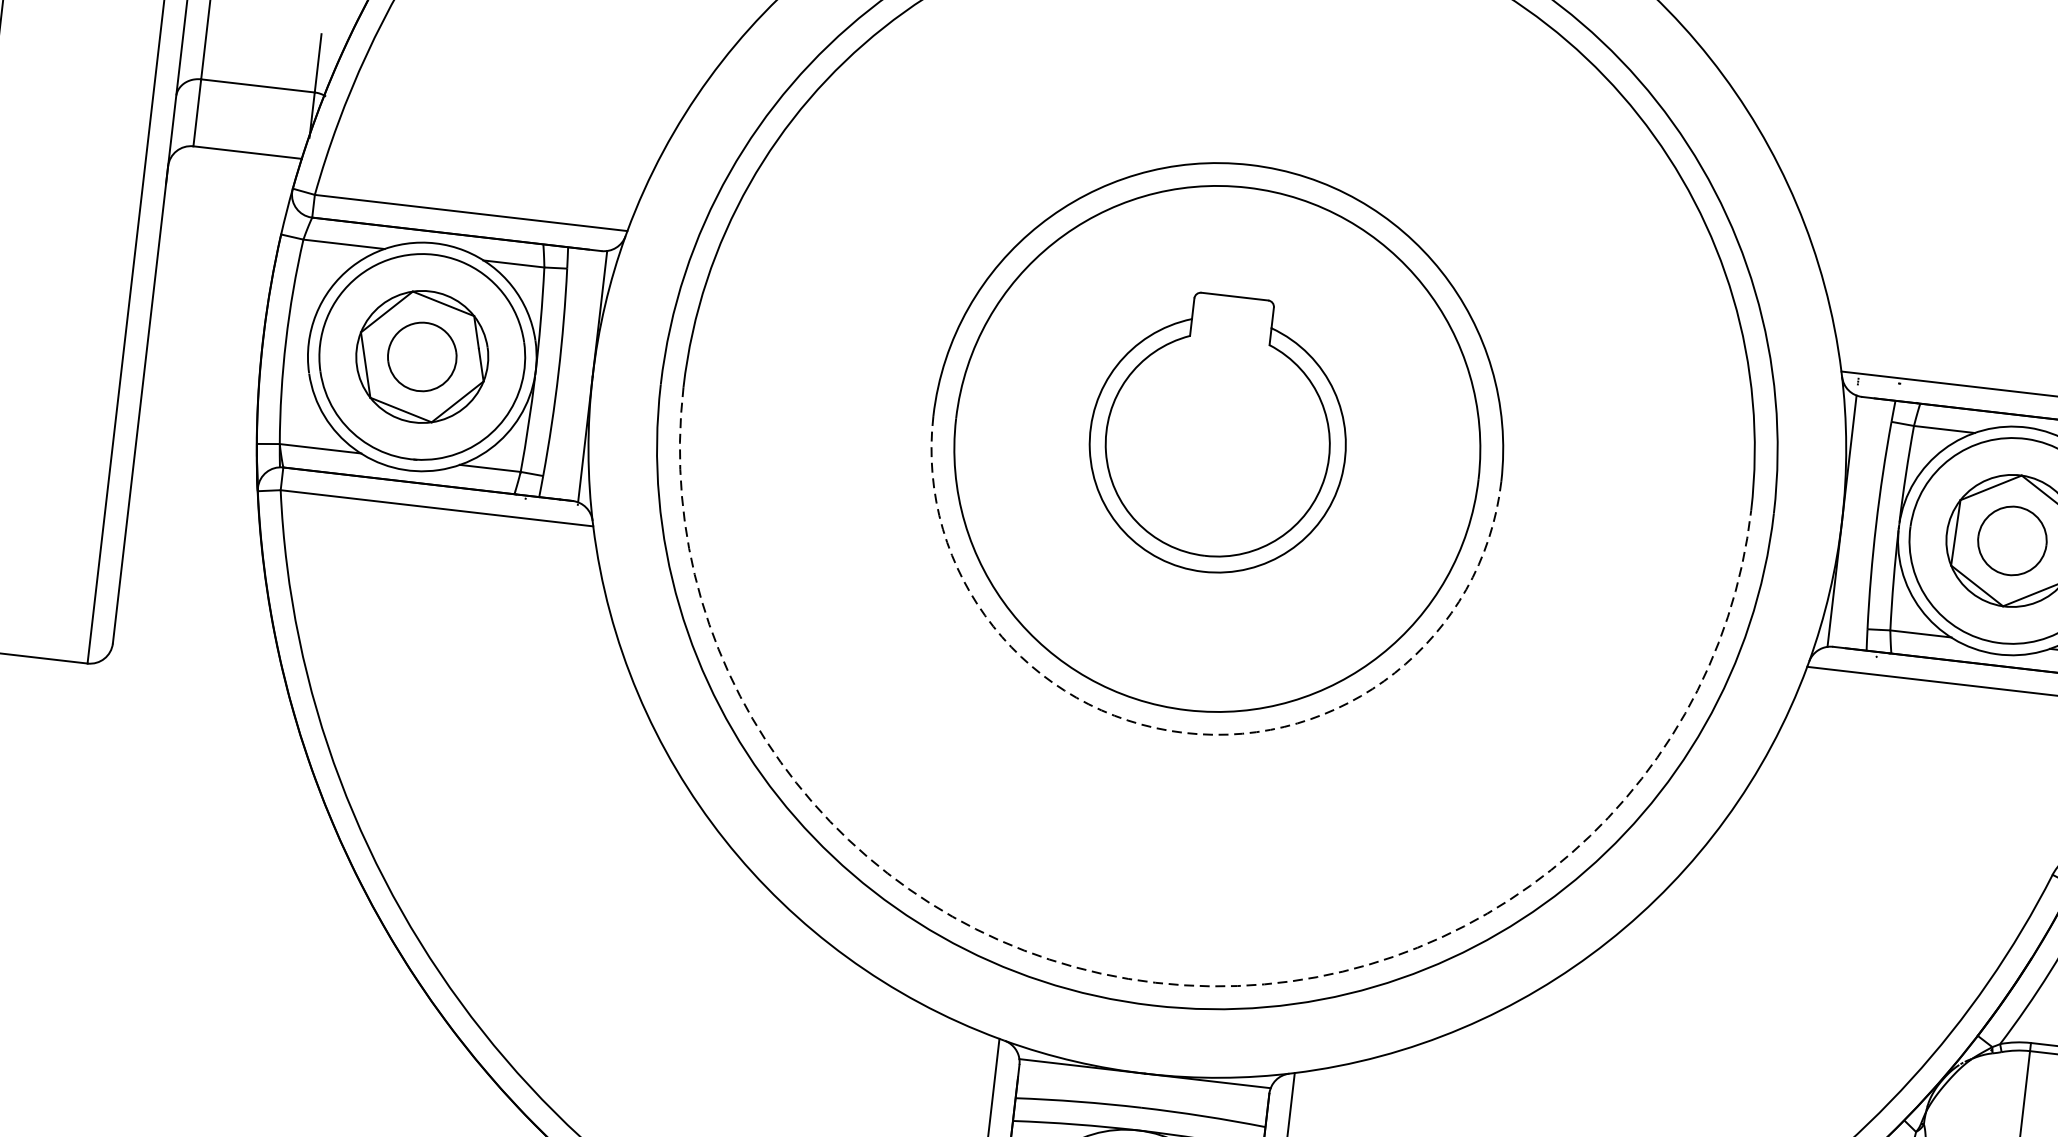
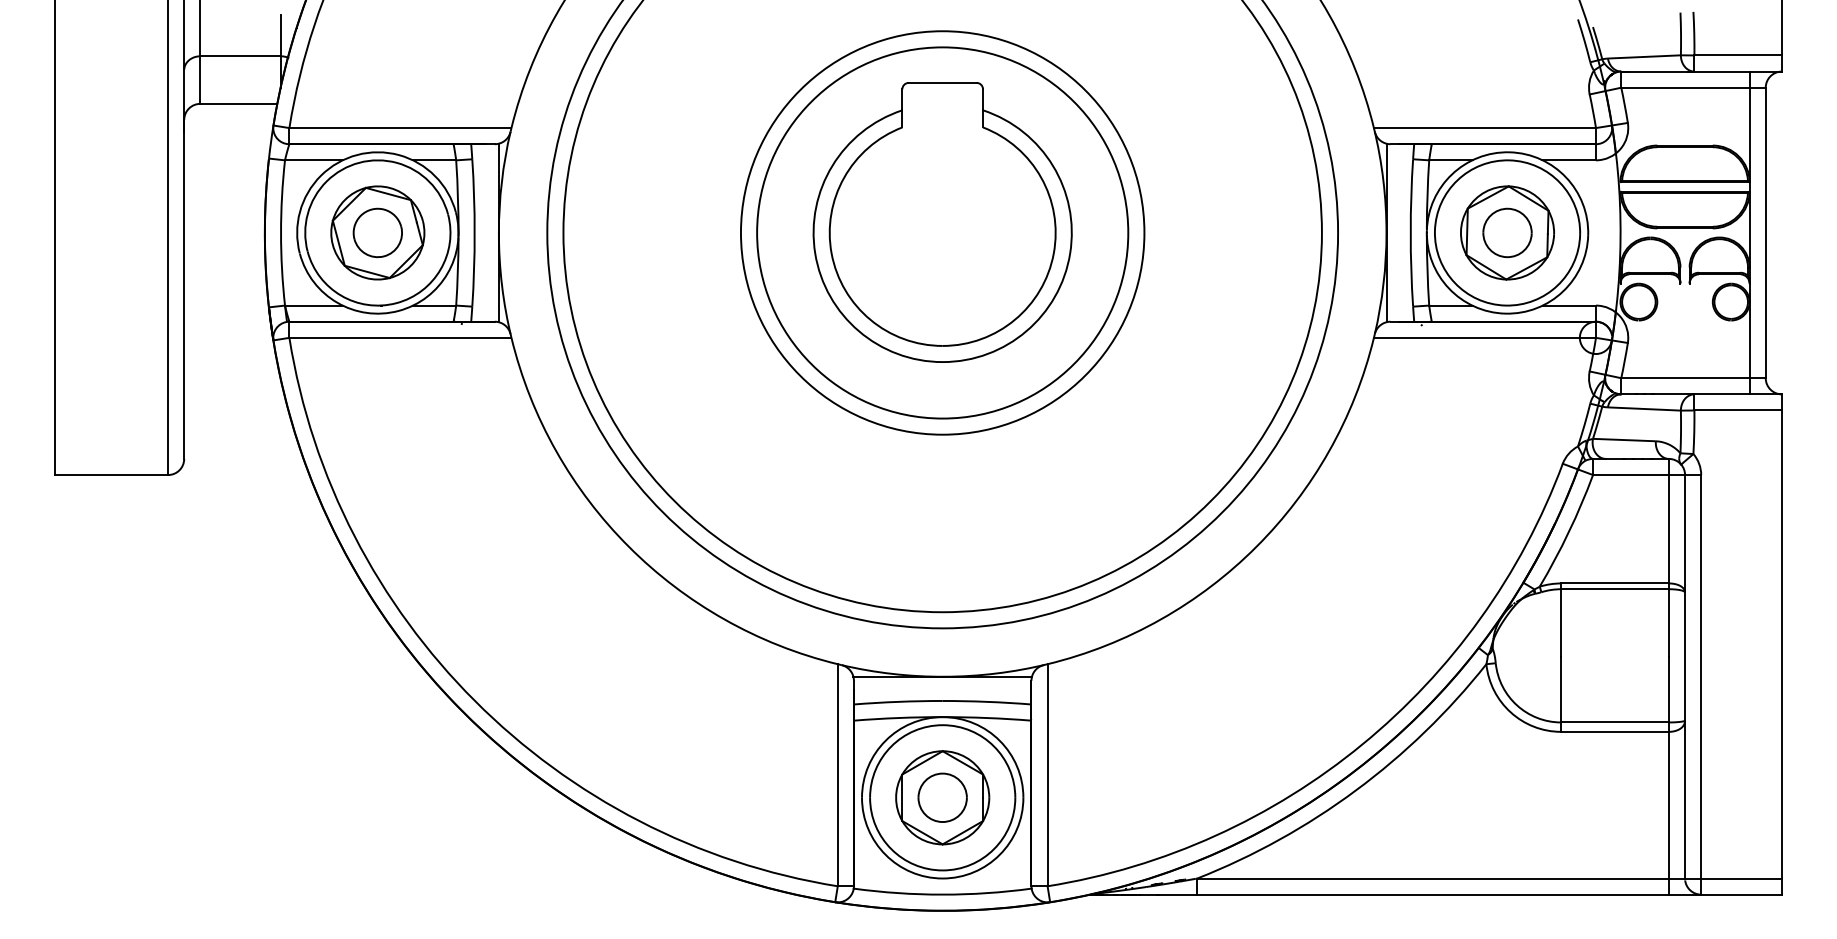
part: (1218, 434) -> (942, 222), size x1.43
arc: (1184, 732) -> (942, 434), dashed -> solid
arc: (1155, 983) -> (942, 612), dashed -> solid

